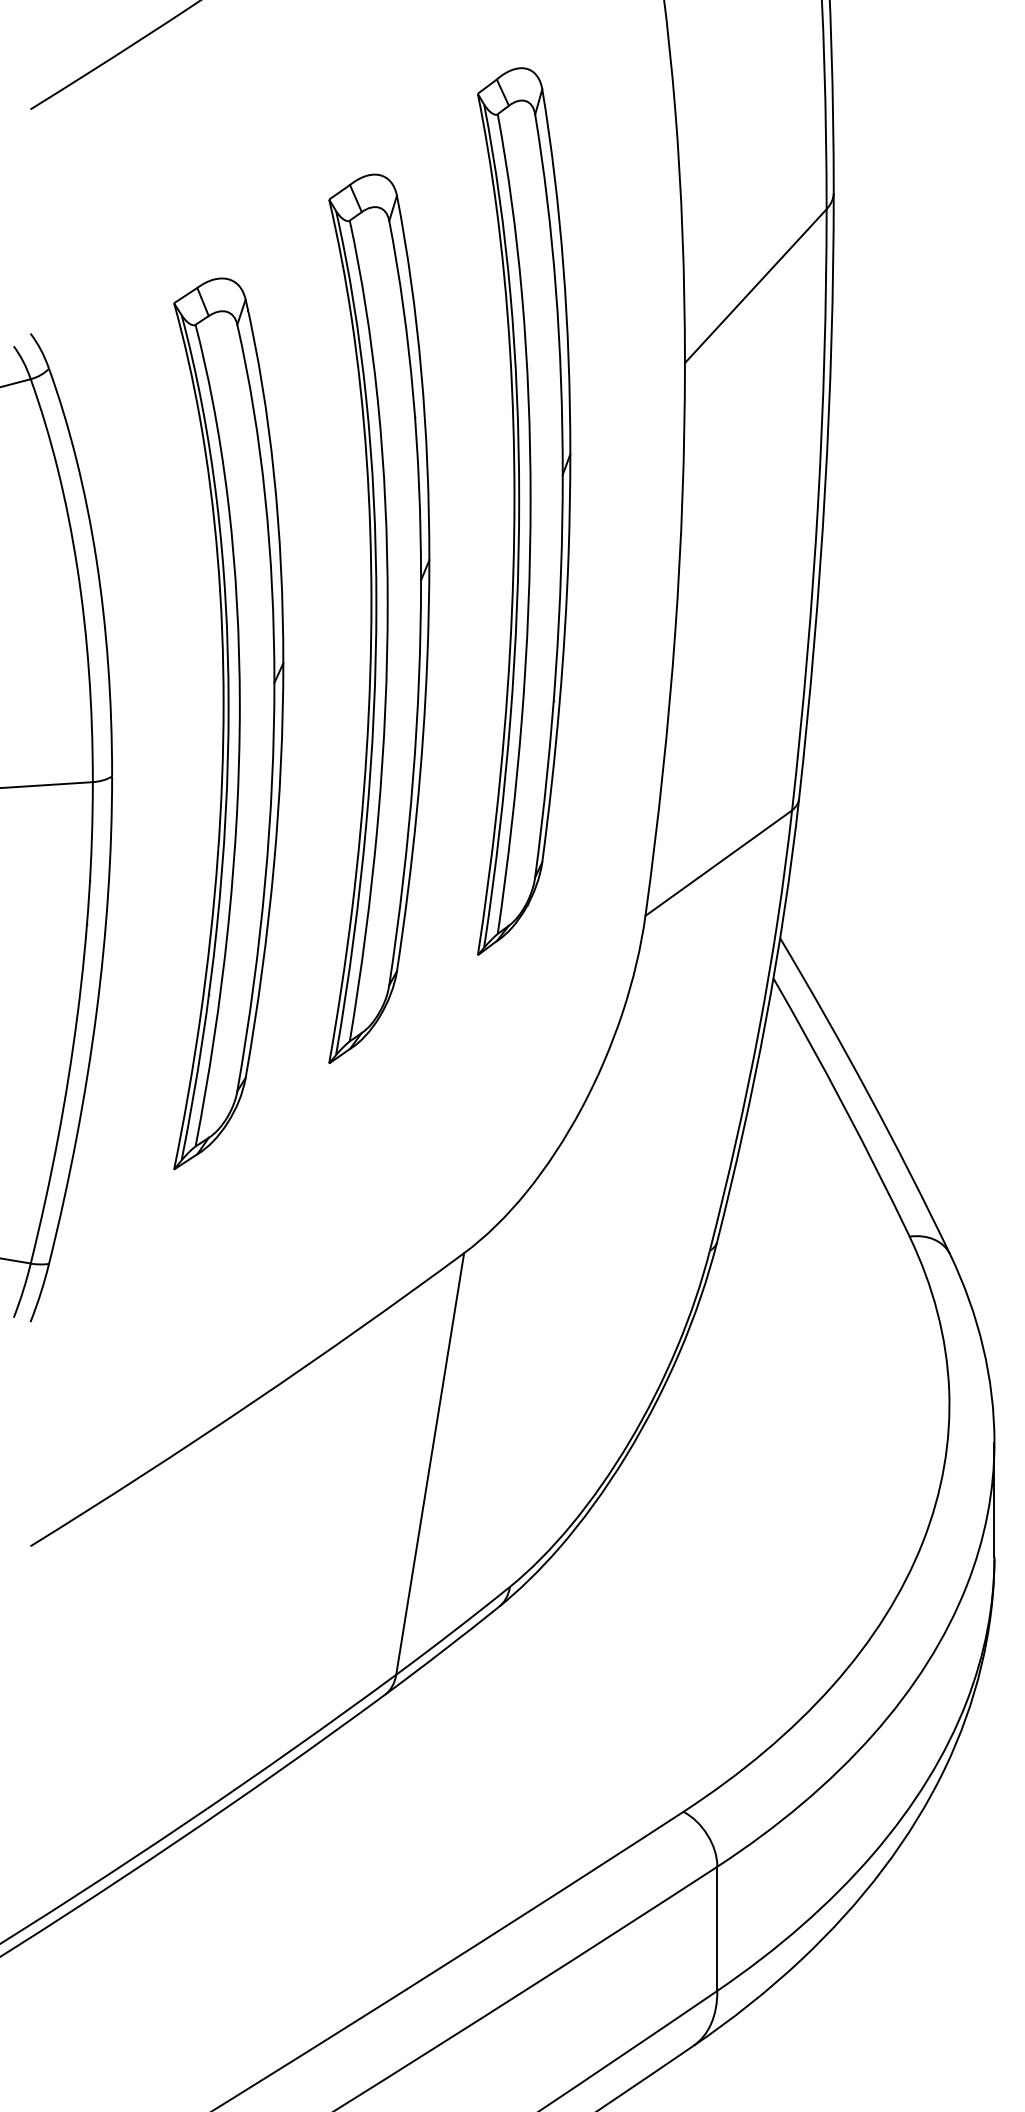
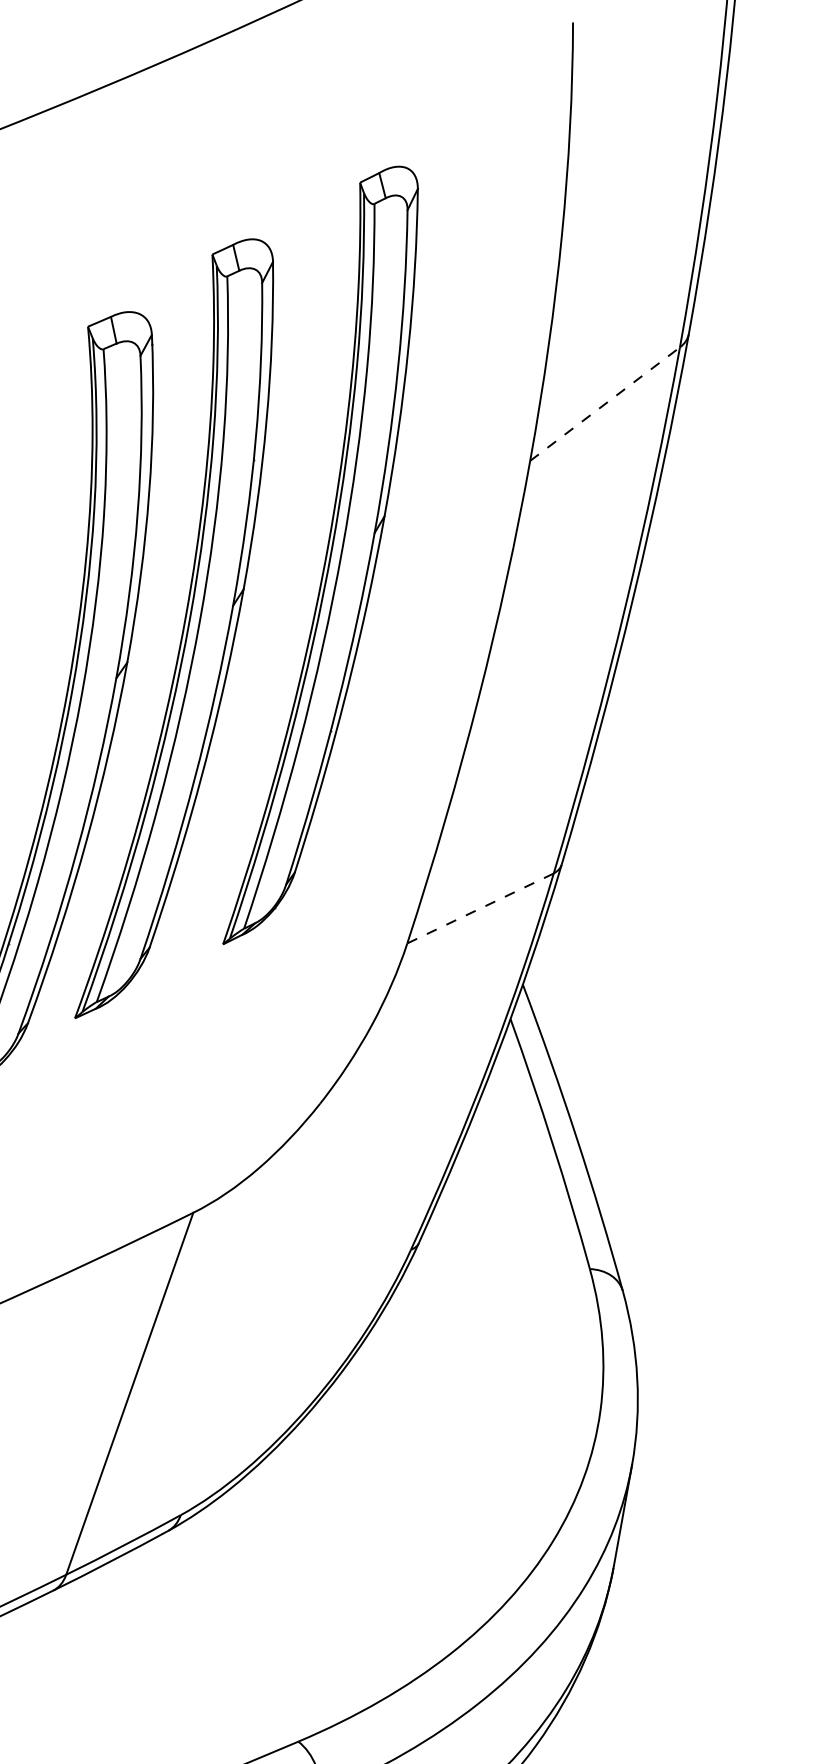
line: (755, 286) -> (604, 404), solid -> dashed
part: (524, 511) -> (334, 559), moved
part: (379, 618) -> (190, 632), moved
line: (718, 863) -> (480, 908), solid -> dashed

